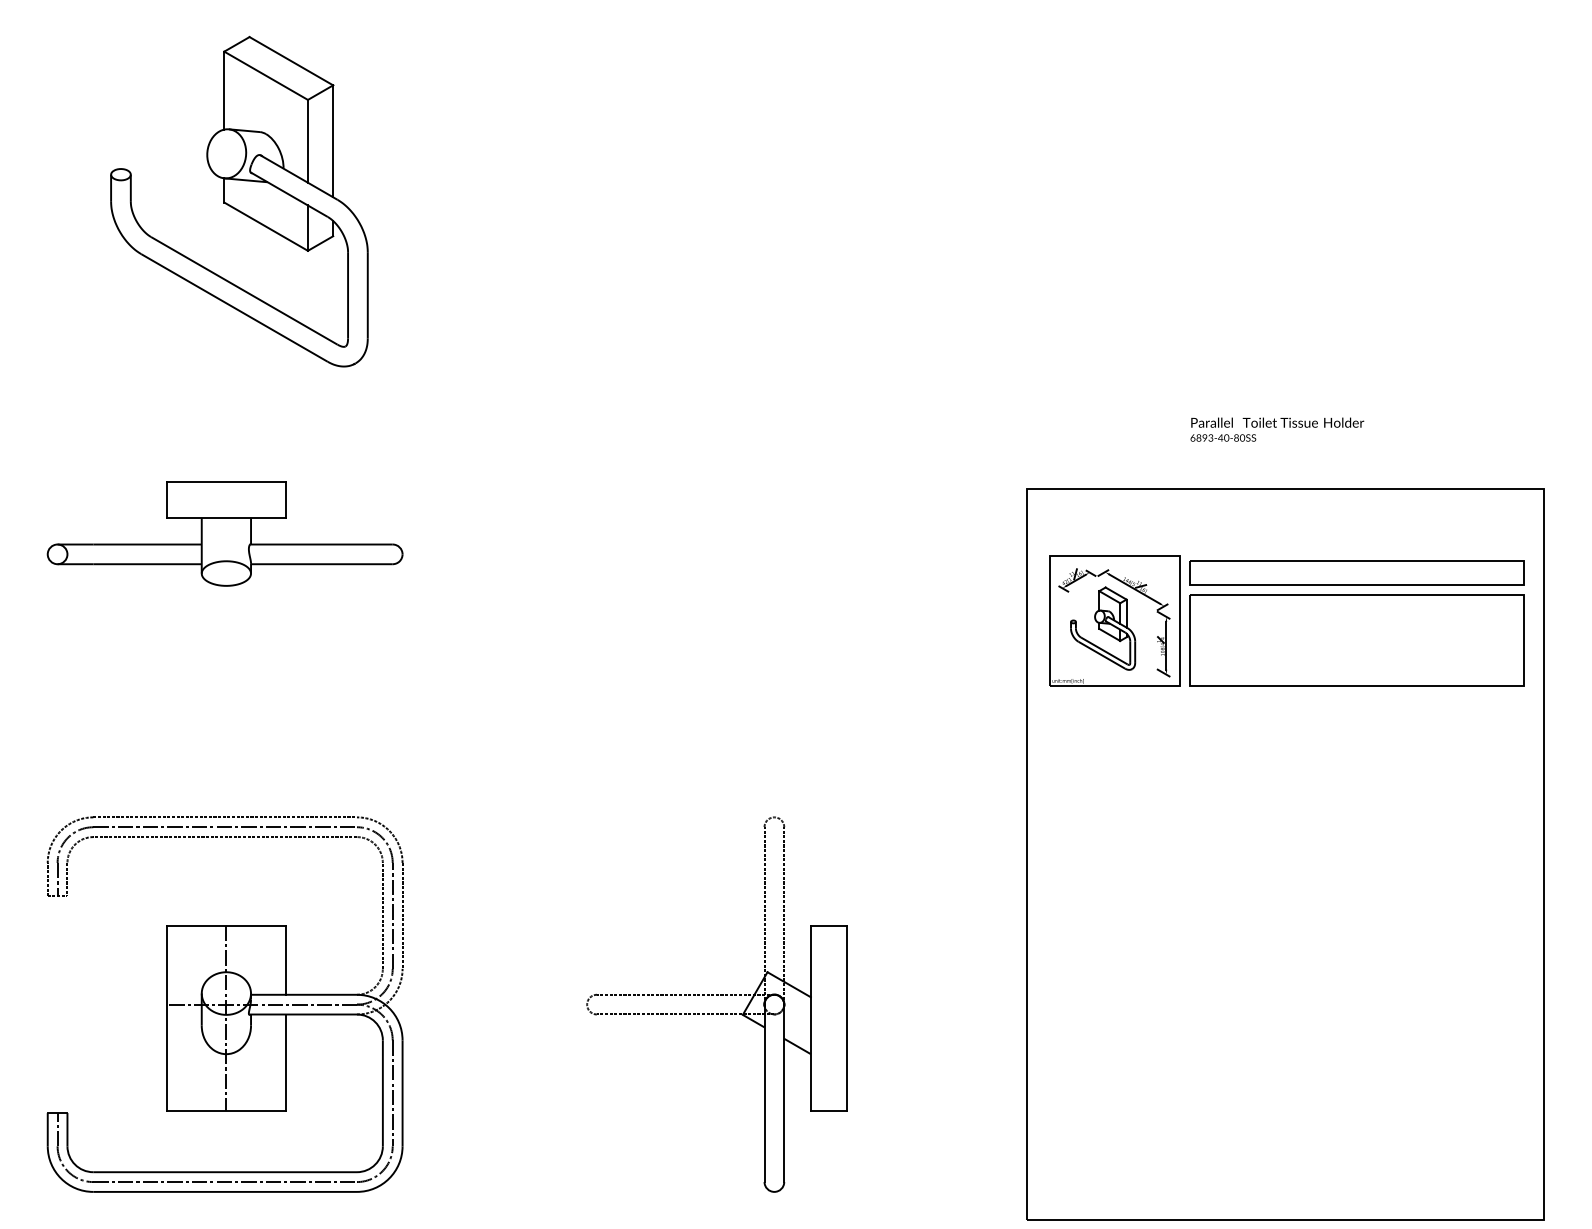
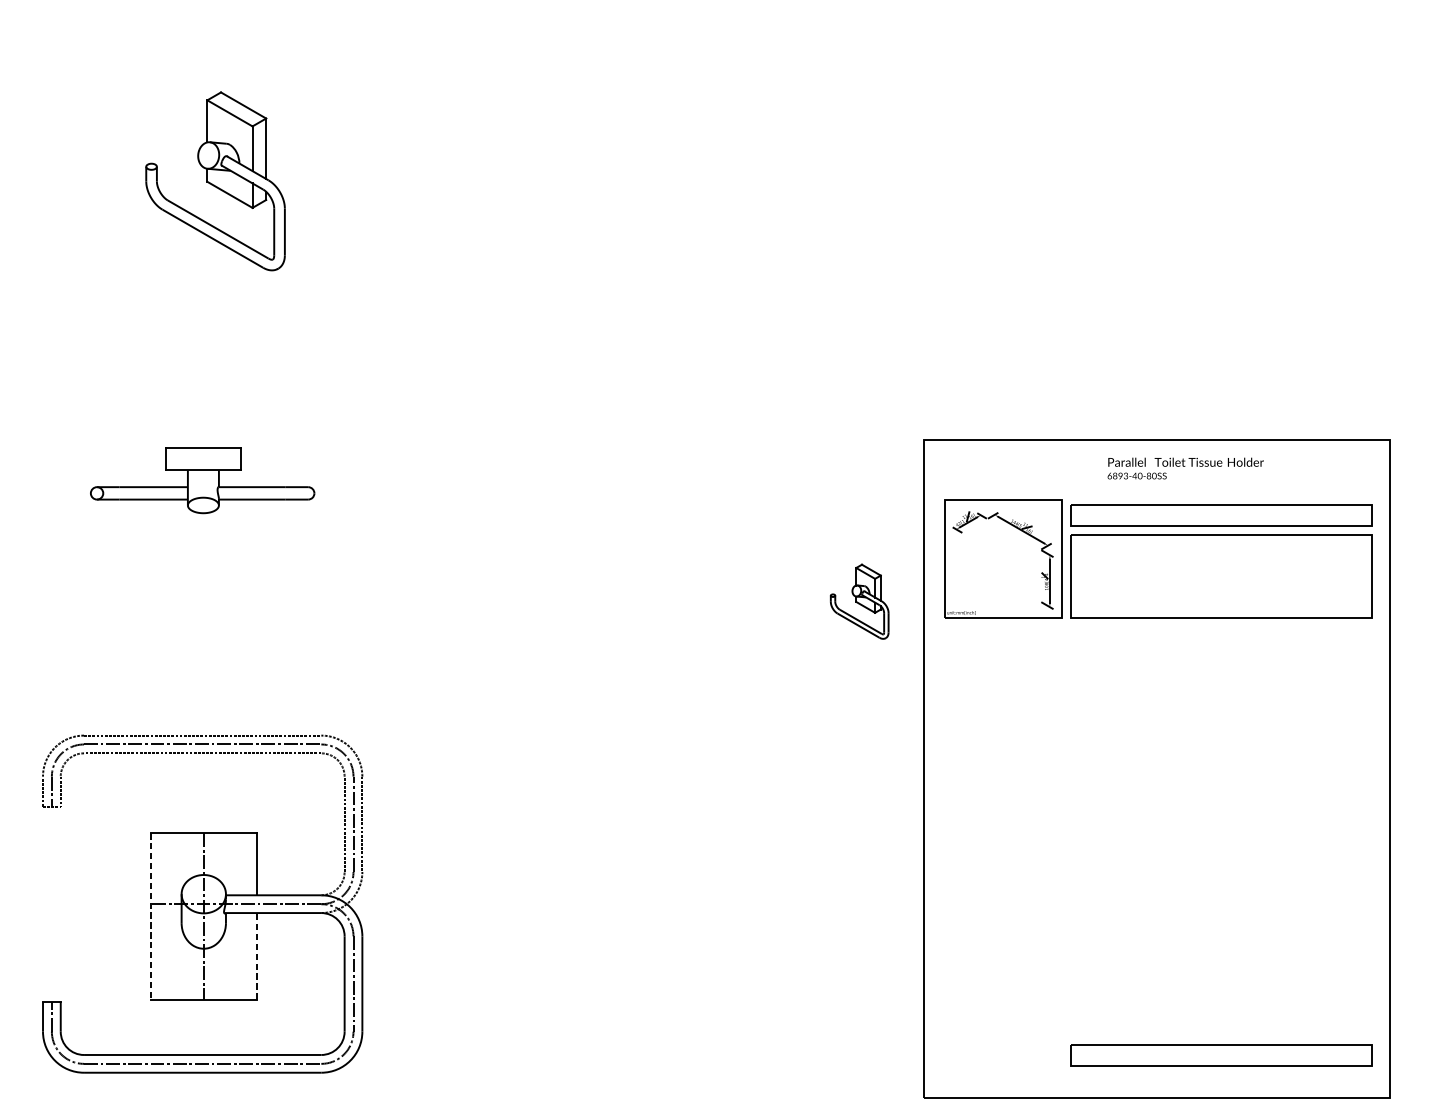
part: (239, 201) -> (215, 181), size x0.6
text: (1277, 429) -> (1185, 468), moved
part: (224, 533) -> (202, 480), size x0.7
part: (1103, 628) -> (860, 601), moved
part: (716, 995) -> (644, 895), removed
line: (167, 1018) -> (150, 916), solid -> dashed
line: (285, 1062) -> (256, 956), solid -> dashed
part: (1356, 1172) -> (1221, 1055), added

